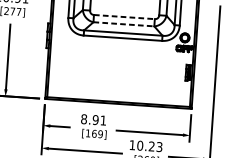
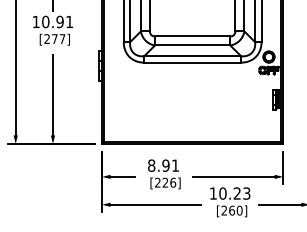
line: (124, 17) -> (192, 36), dashed -> solid
line: (123, 24) -> (192, 45), dashed -> solid
text: (94, 133) -> (165, 182), [169] -> [226]

